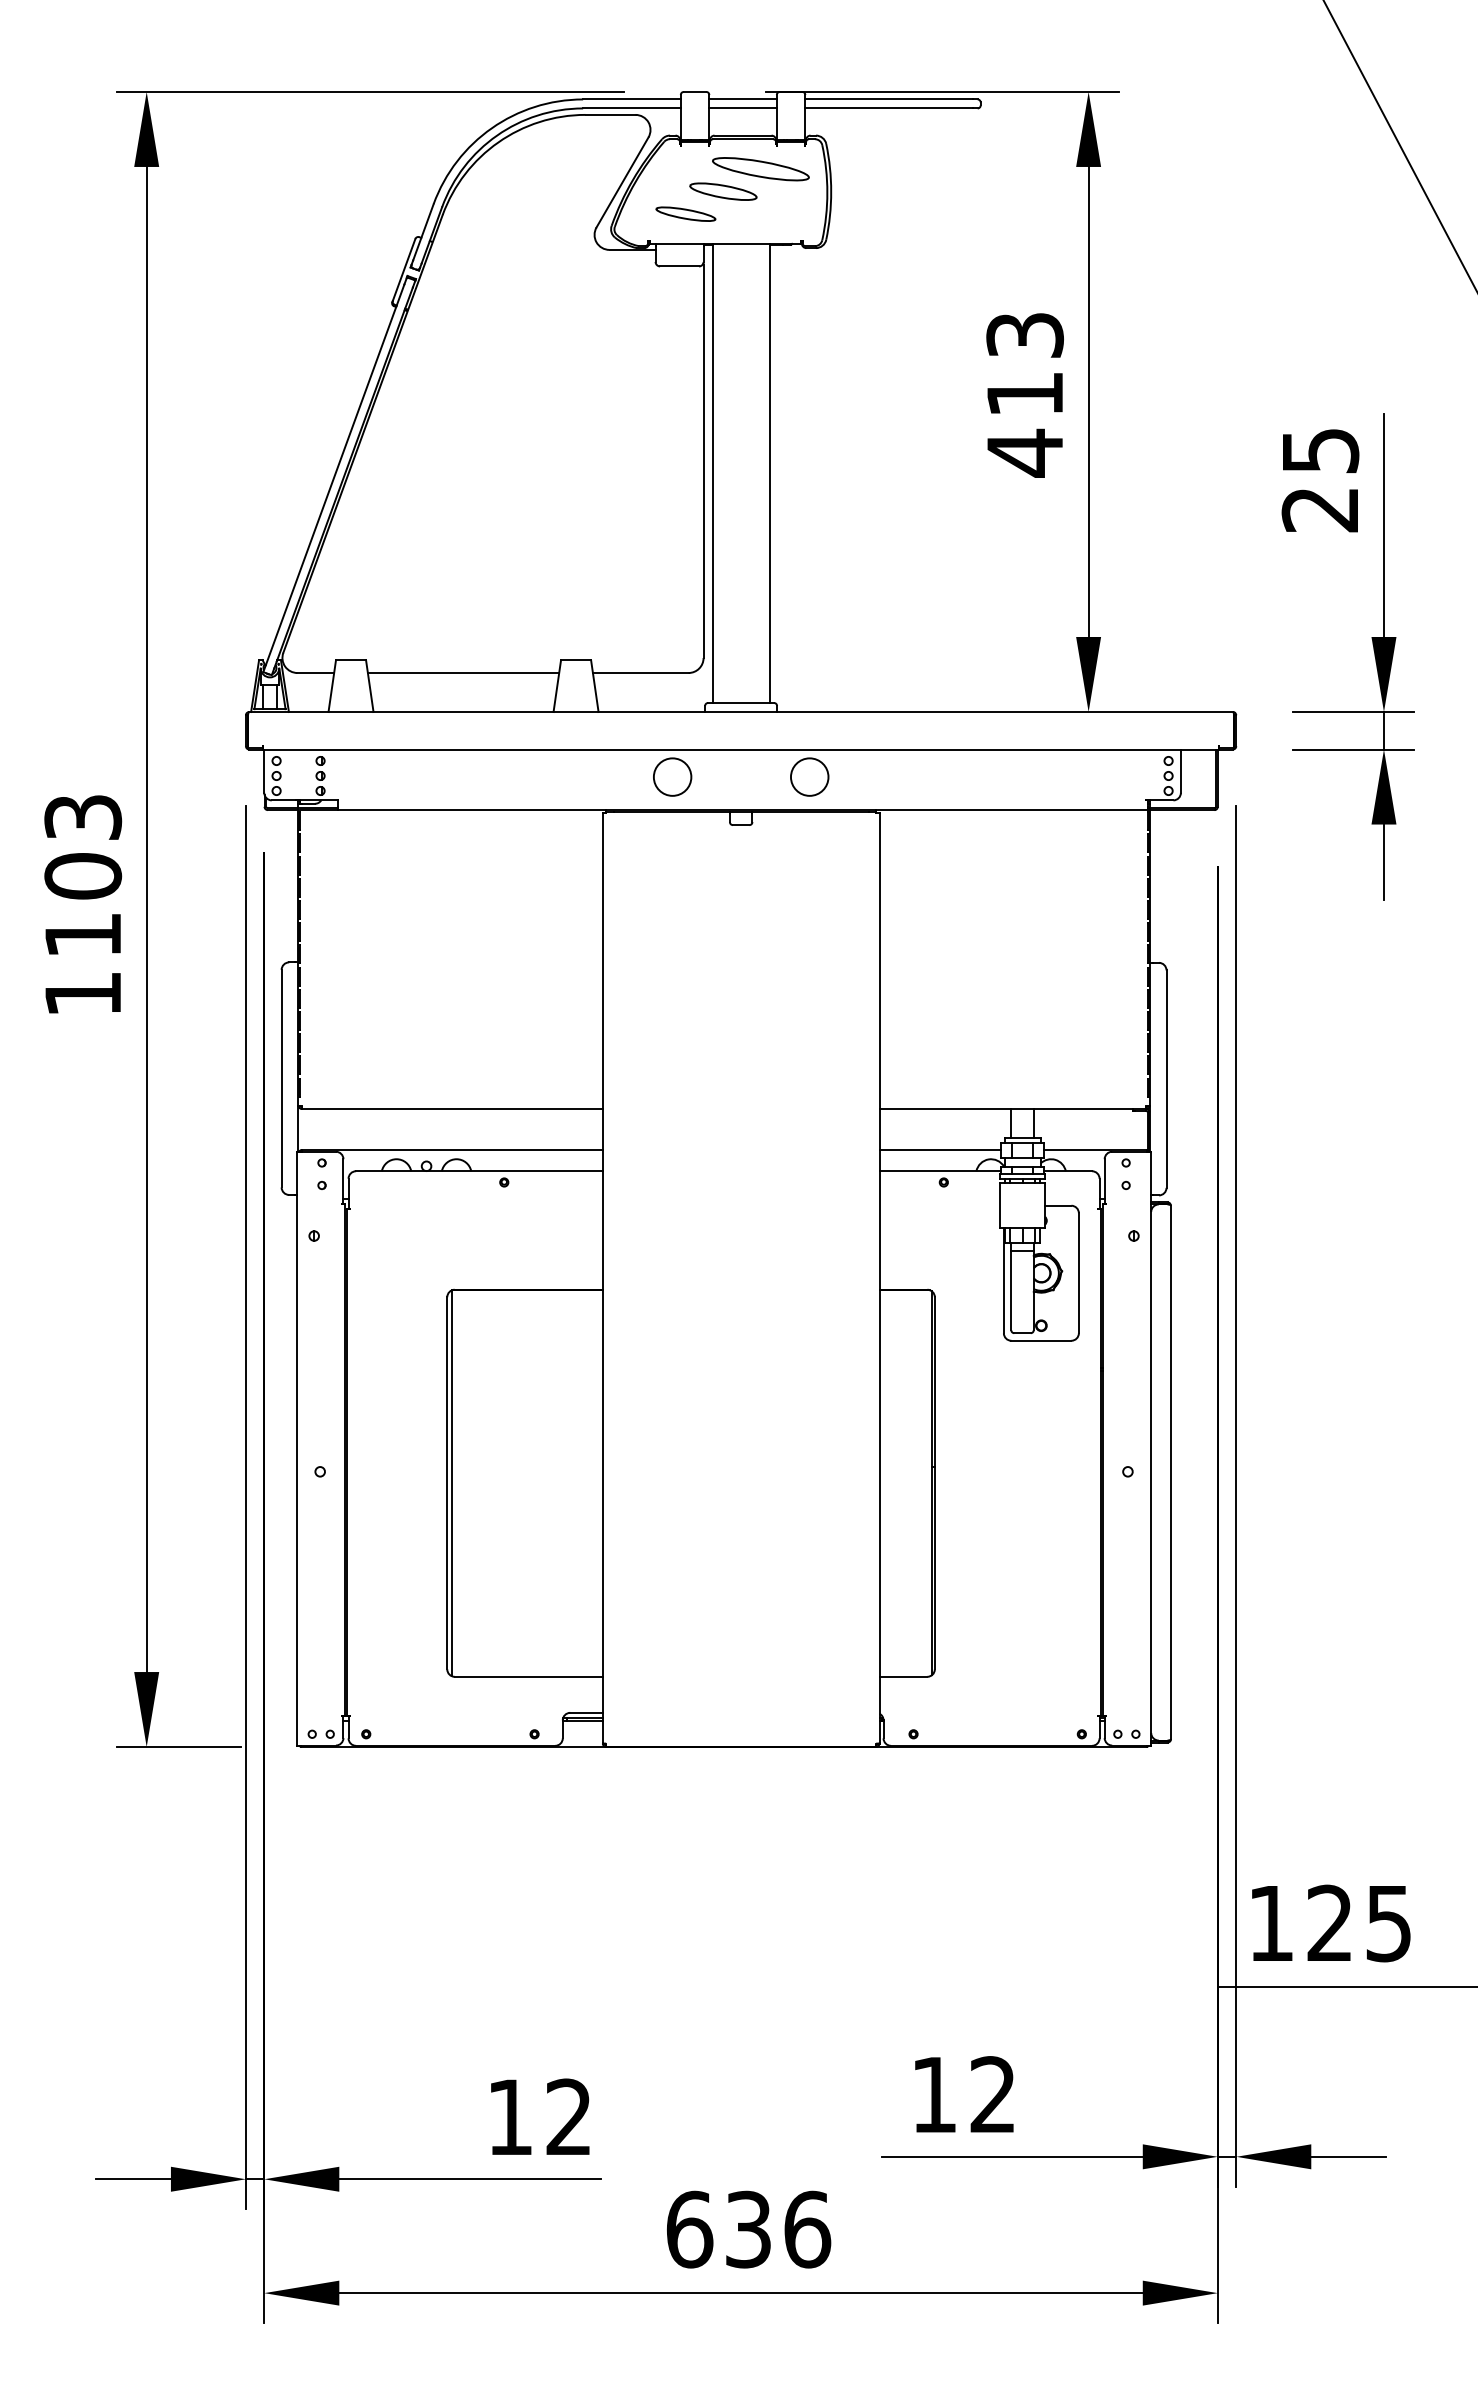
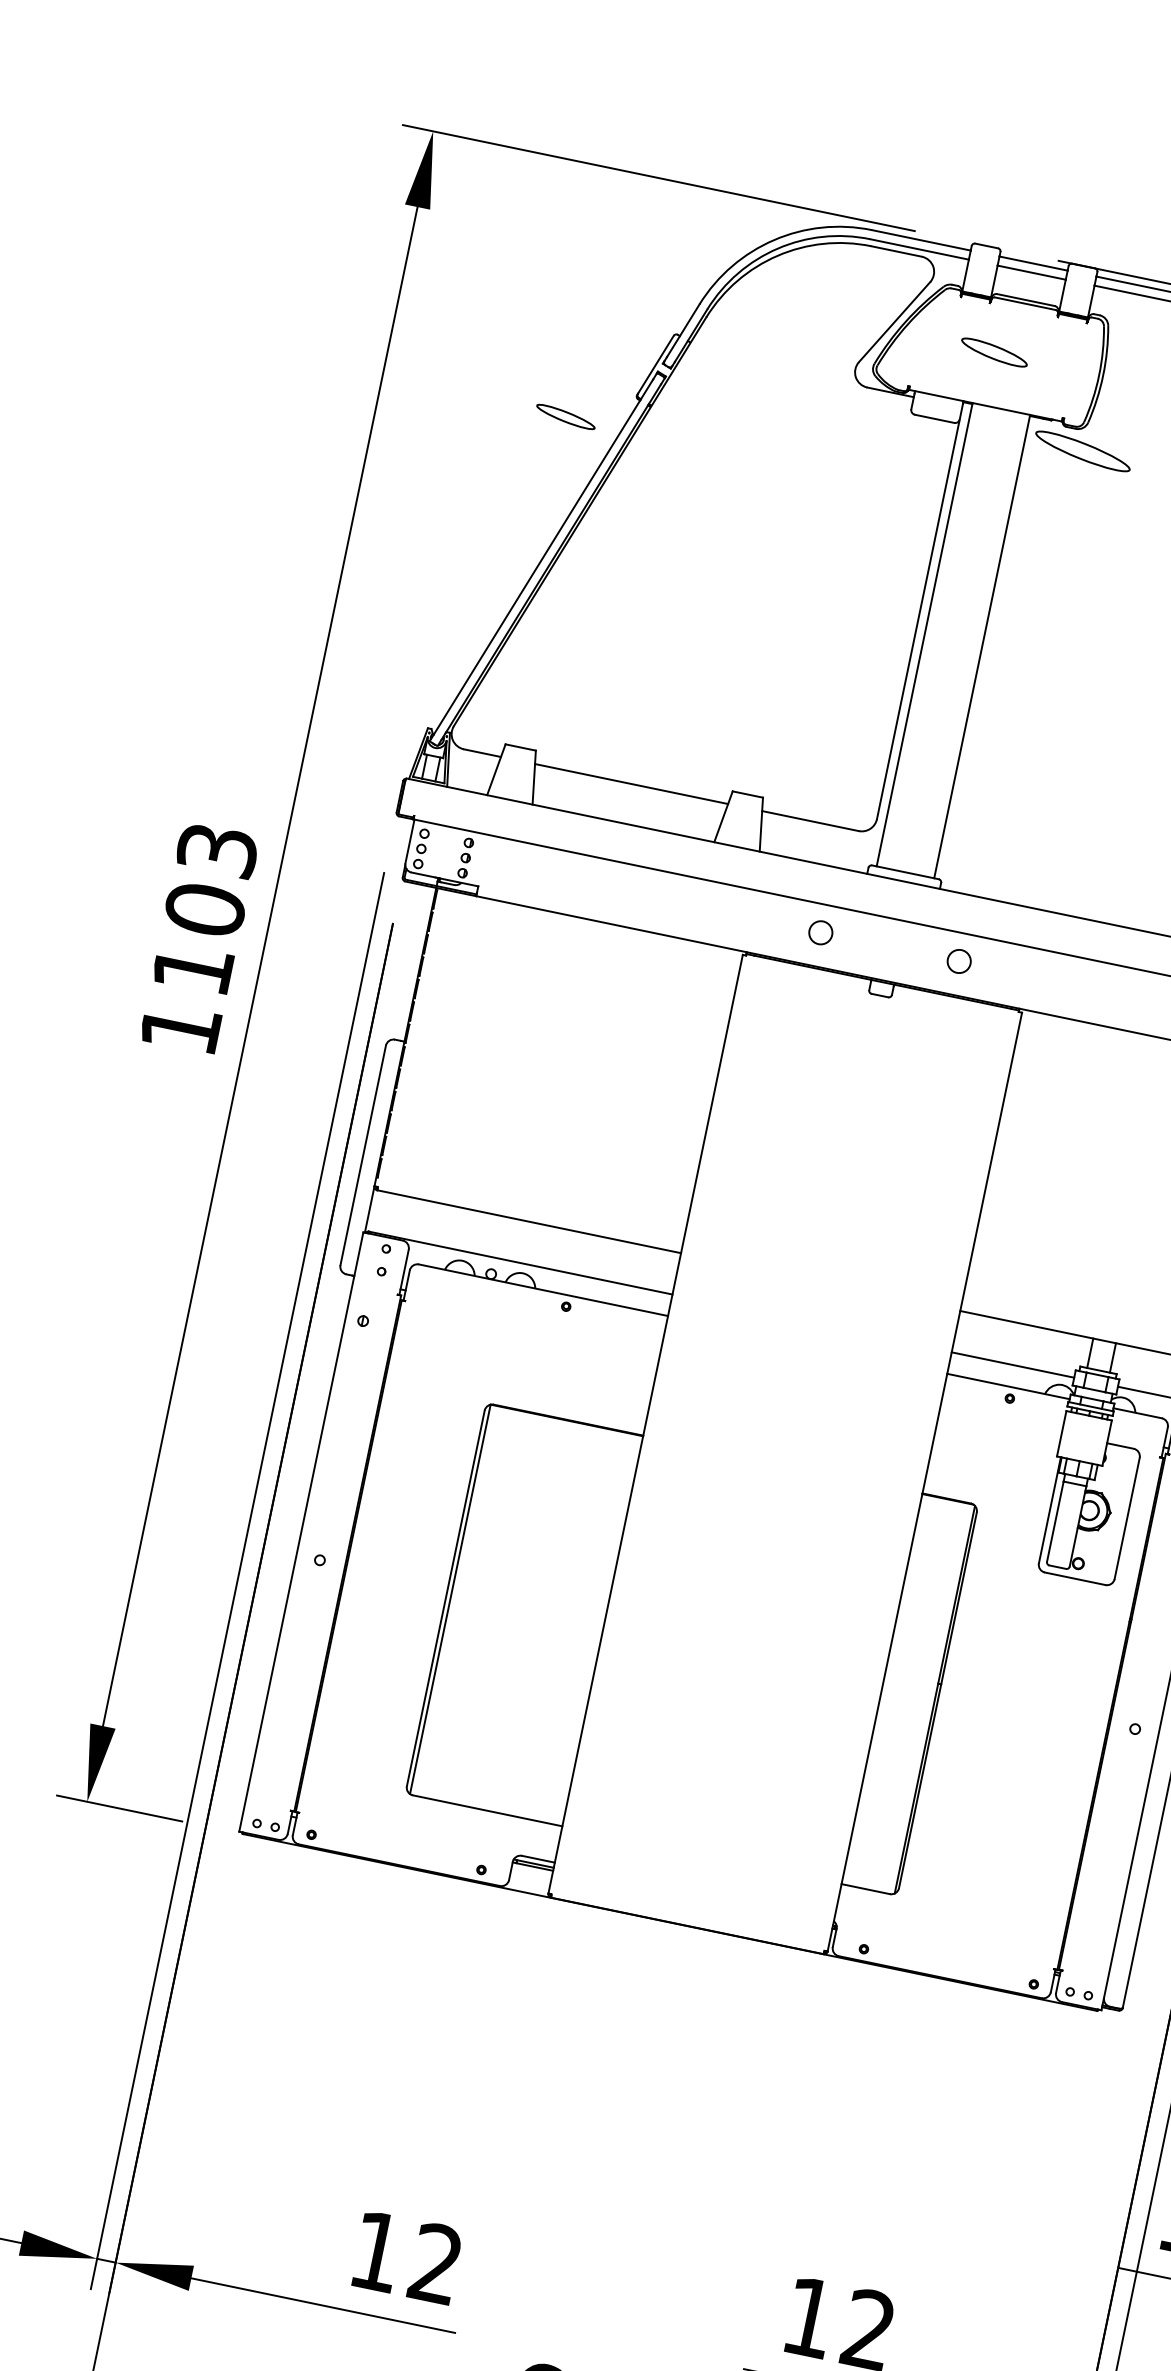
part: (760, 169) -> (1082, 451), moved
part: (685, 213) -> (565, 416), moved
circle: (672, 776) -> (820, 932), size x0.6
circle: (809, 776) -> (959, 960), size x0.6

